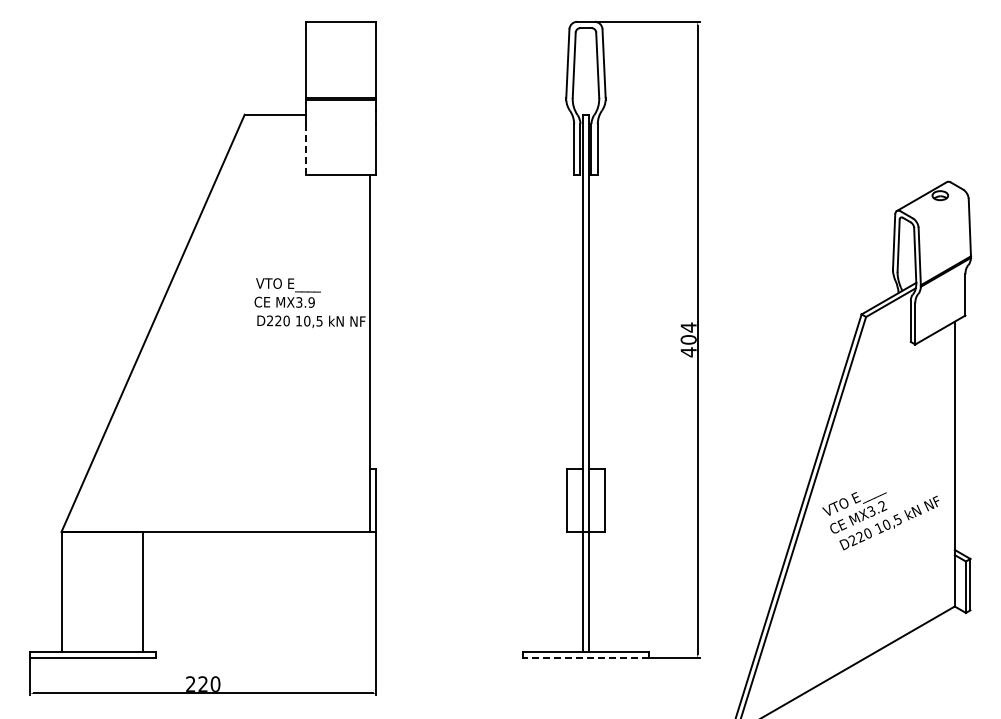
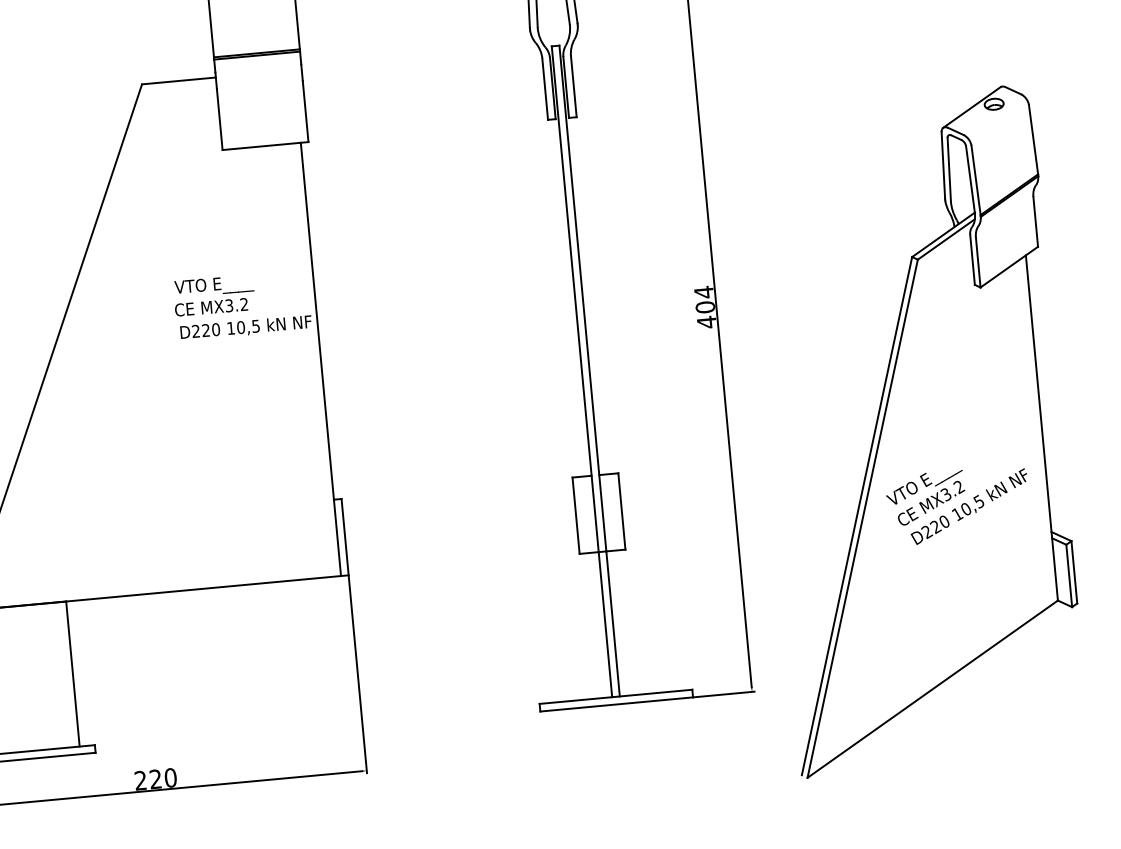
line: (305, 148) -> (219, 118), dashed -> solid
text: (311, 302) -> (244, 304), MX3.9 -> MX3.2
line: (585, 658) -> (616, 705), dashed -> solid

